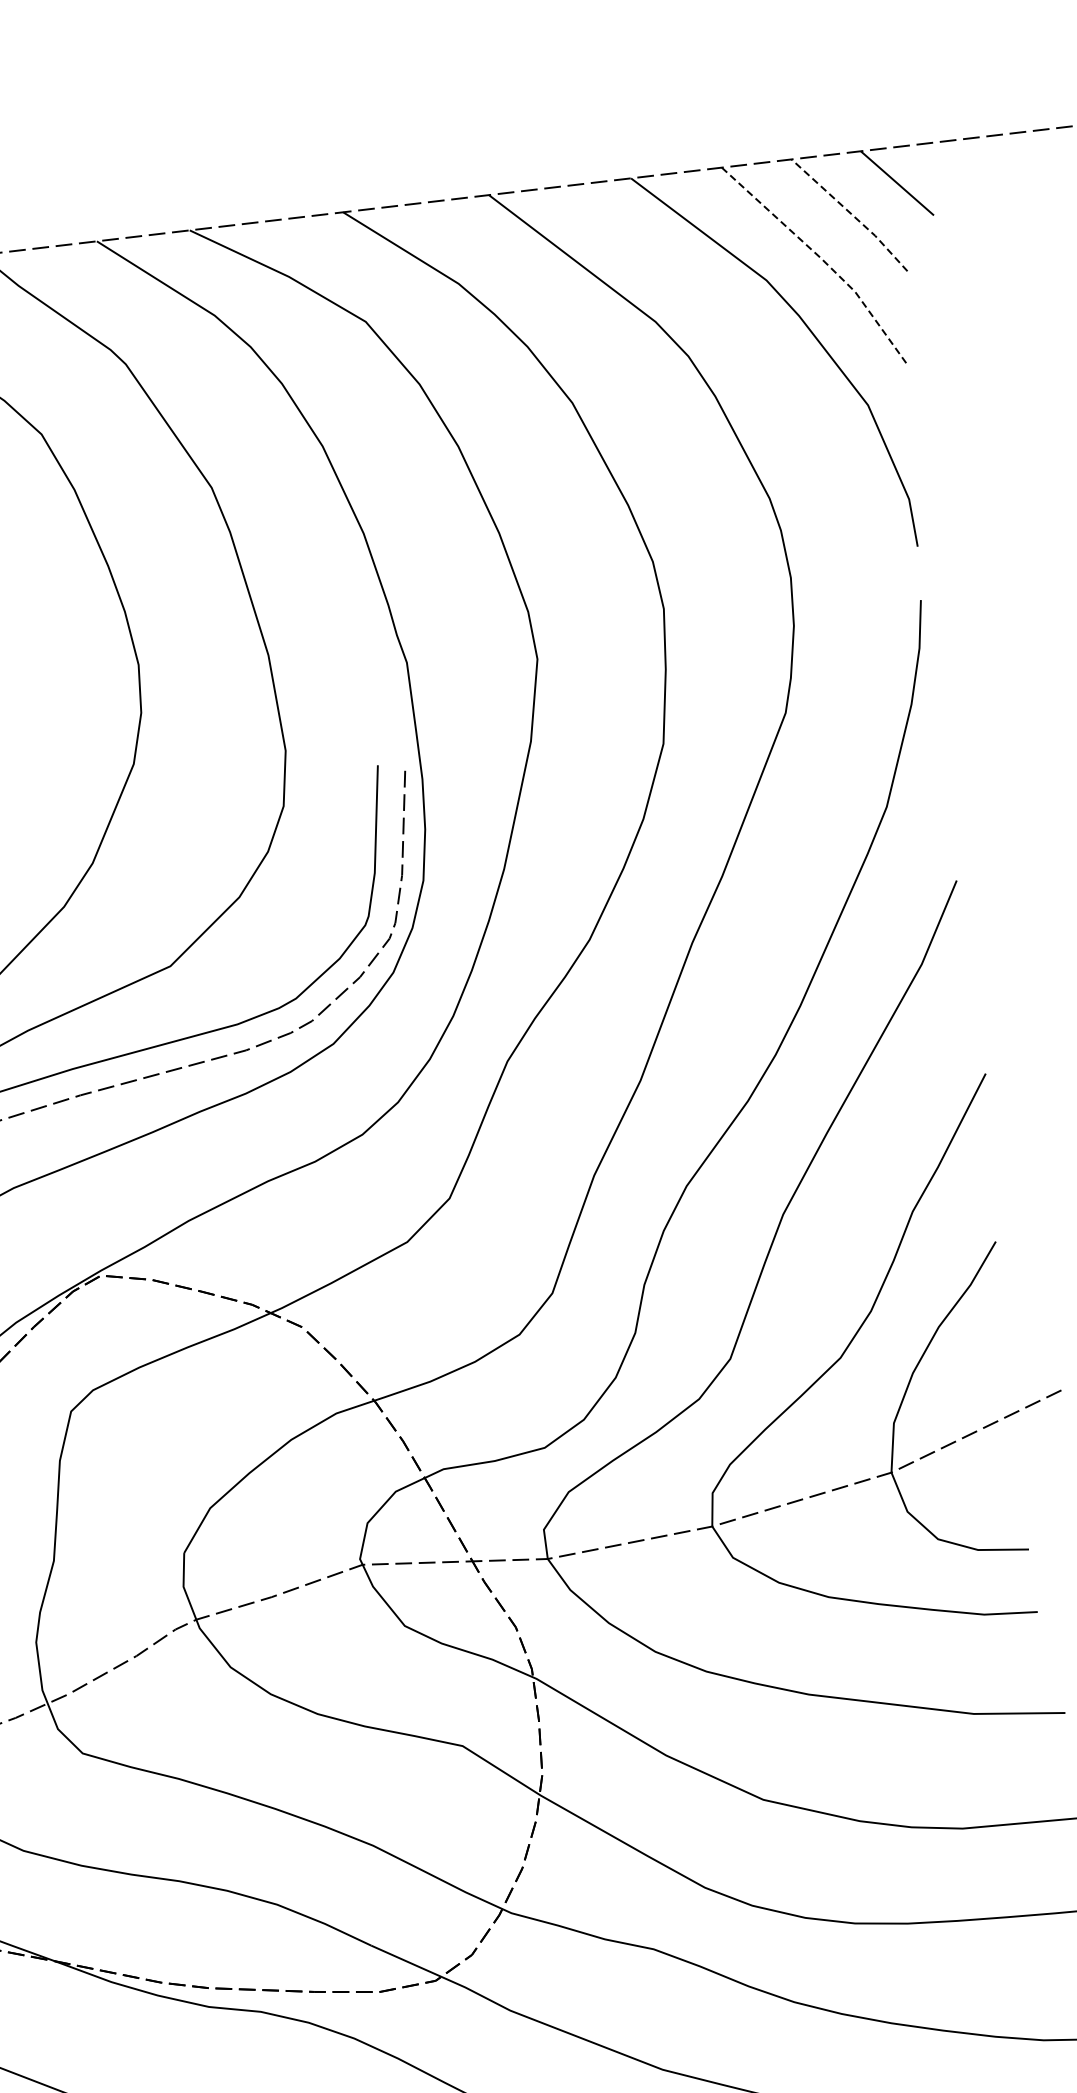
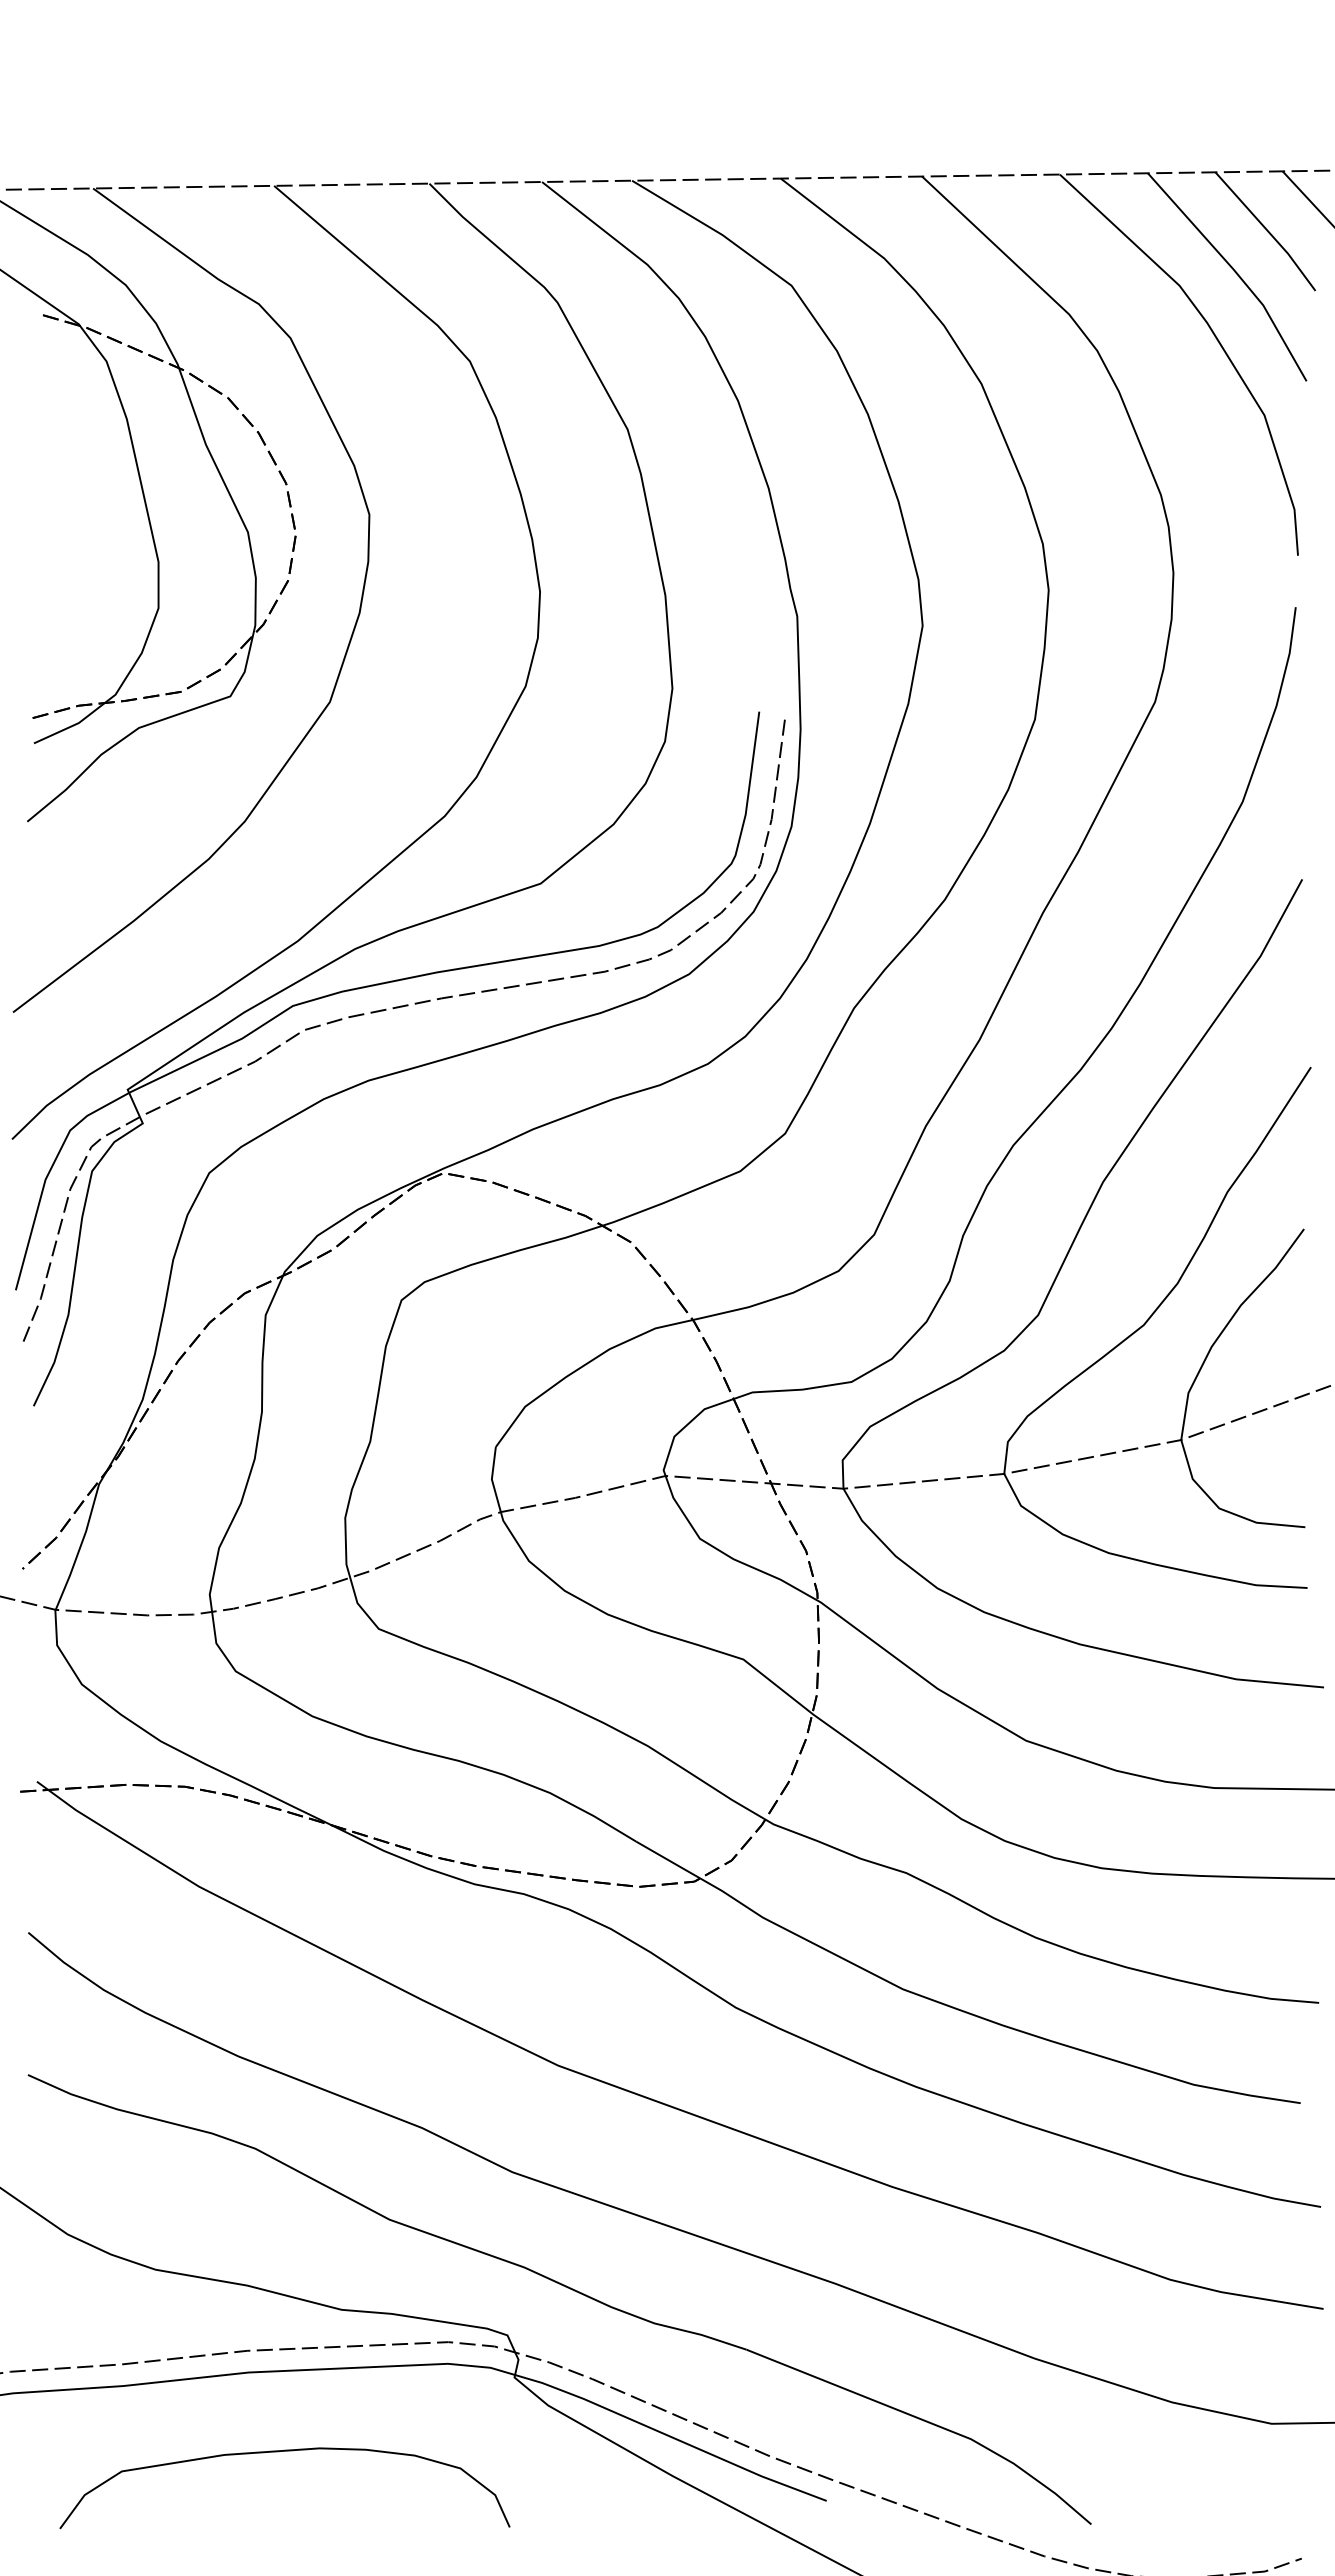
line: (851, 213) -> (1267, 230), dashed -> solid
line: (822, 260) -> (1235, 272), dashed -> solid

